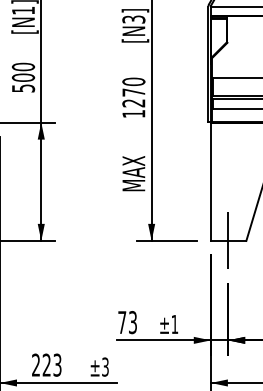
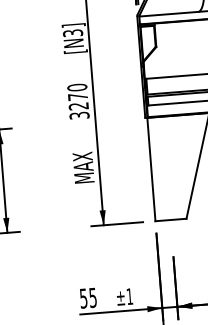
text: (133, 113) -> (79, 115), 1270 -> 3270
line: (228, 240) -> (170, 219), removed
text: (127, 322) -> (88, 298), 73 -> 55

